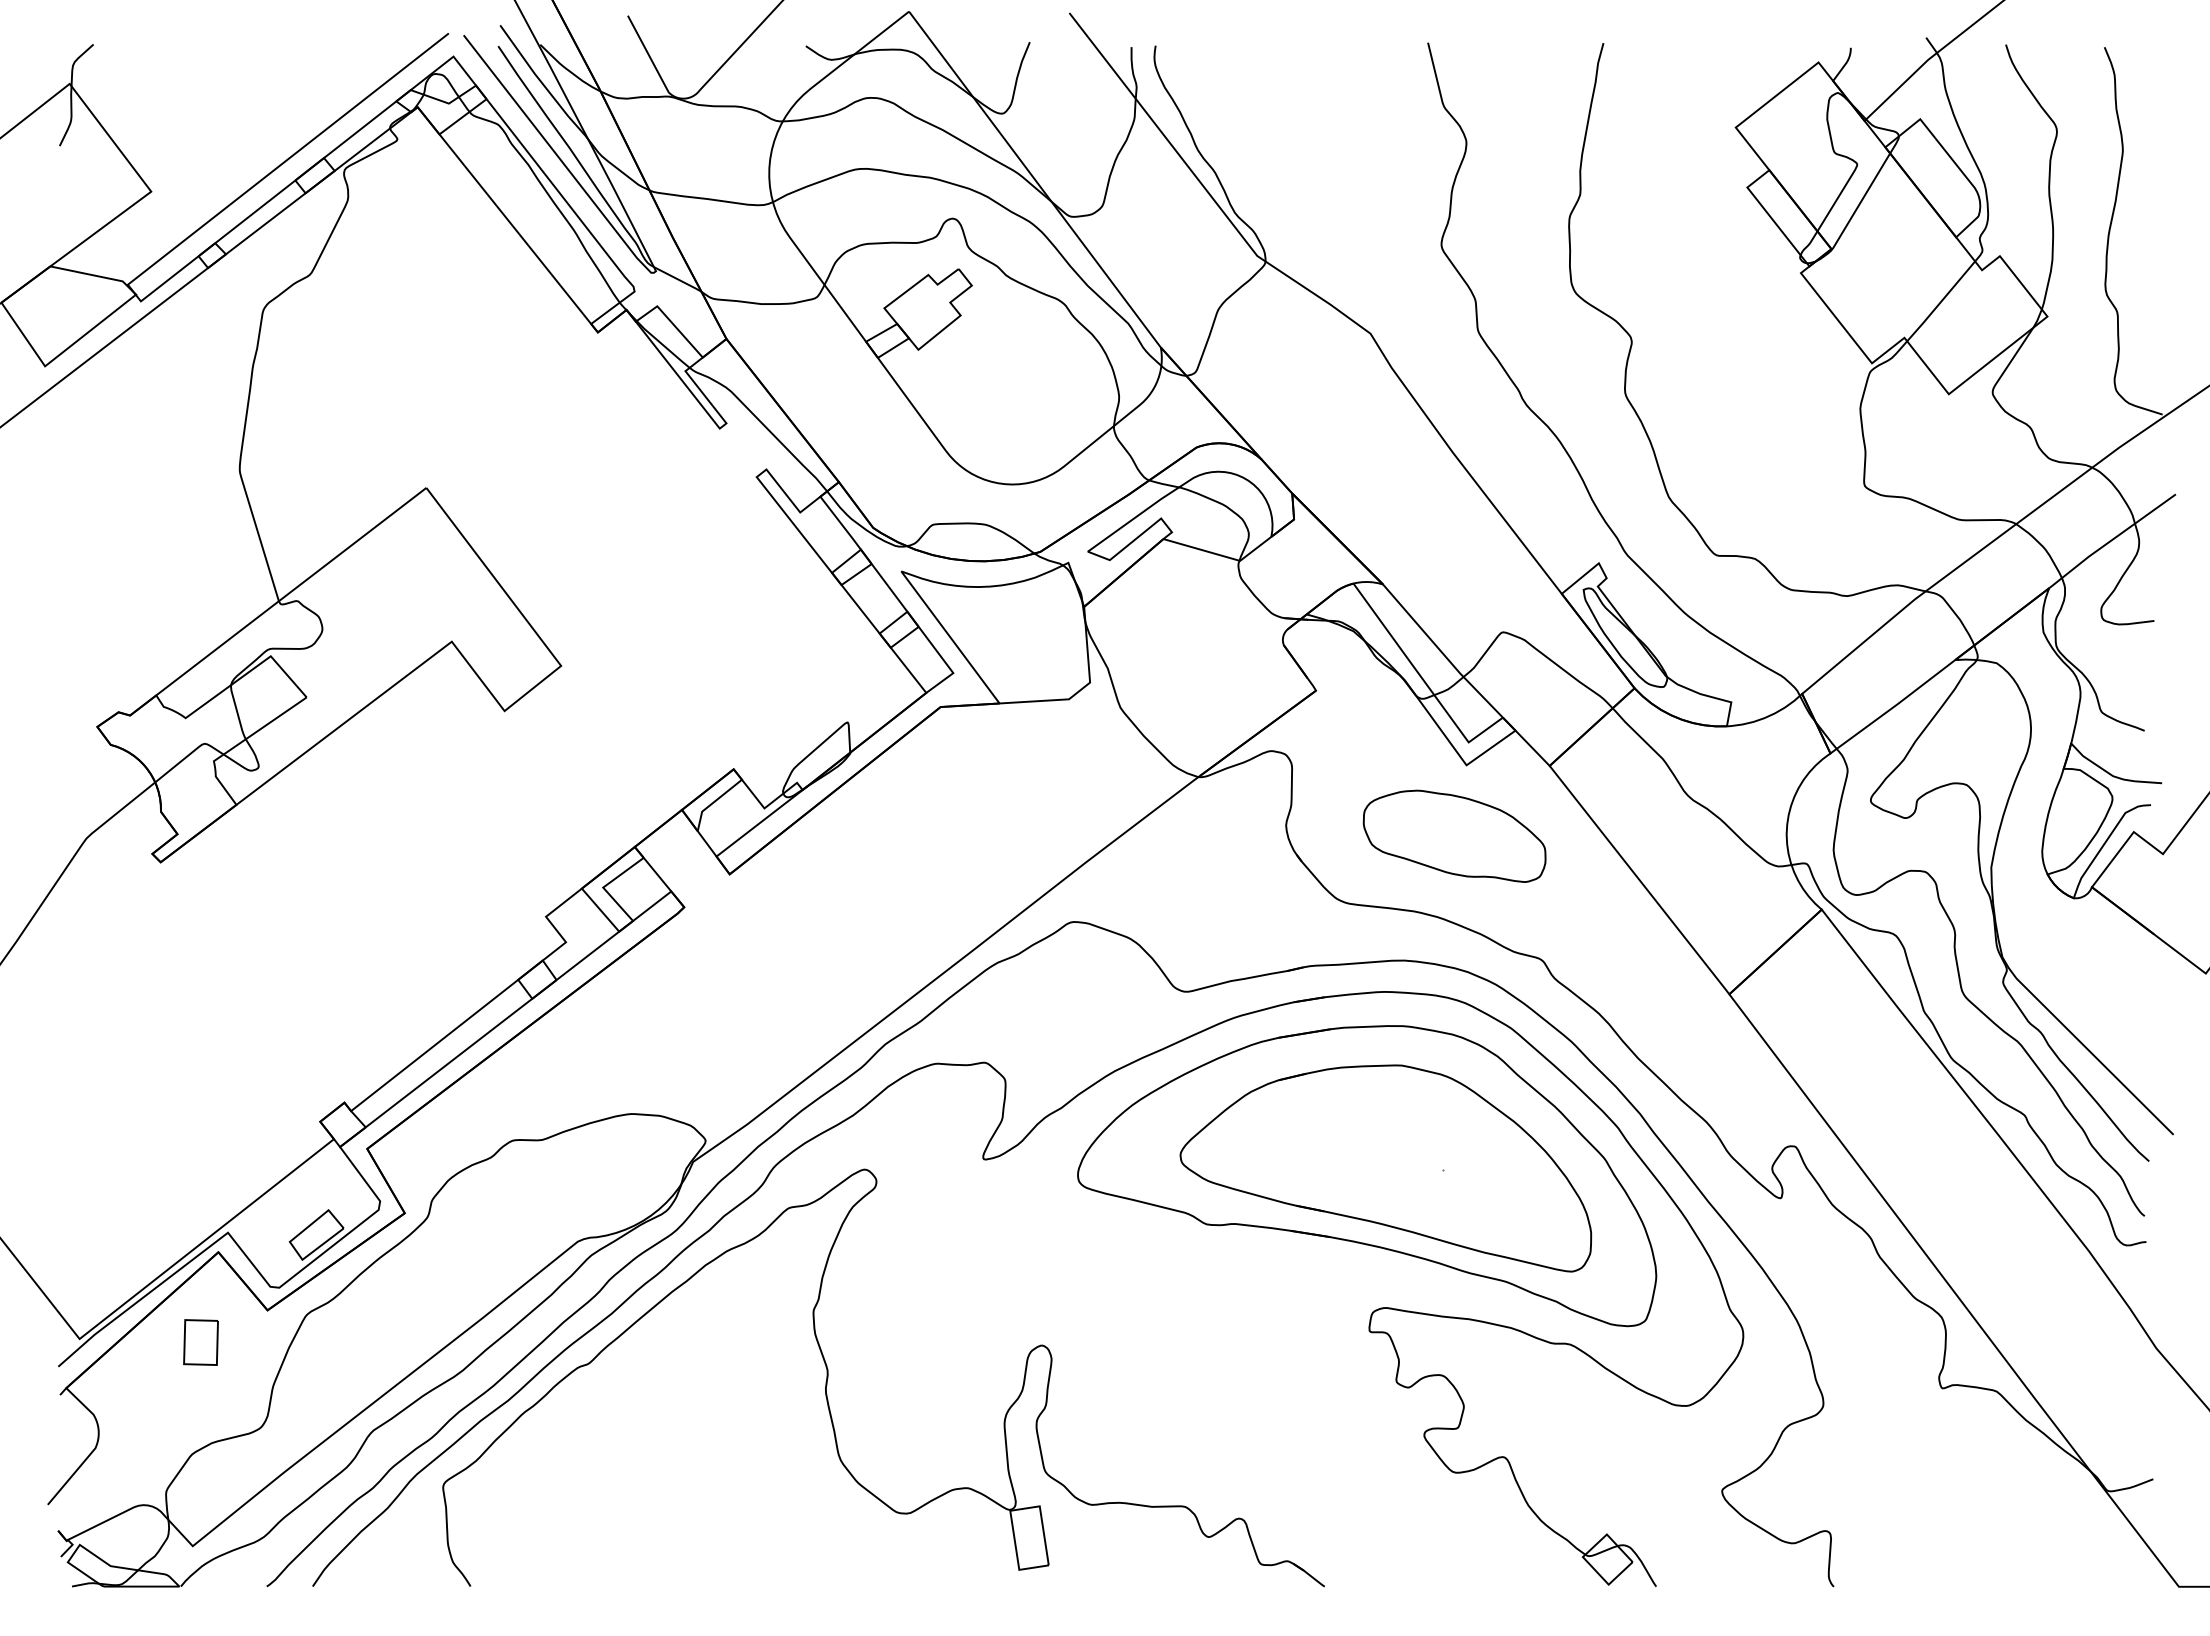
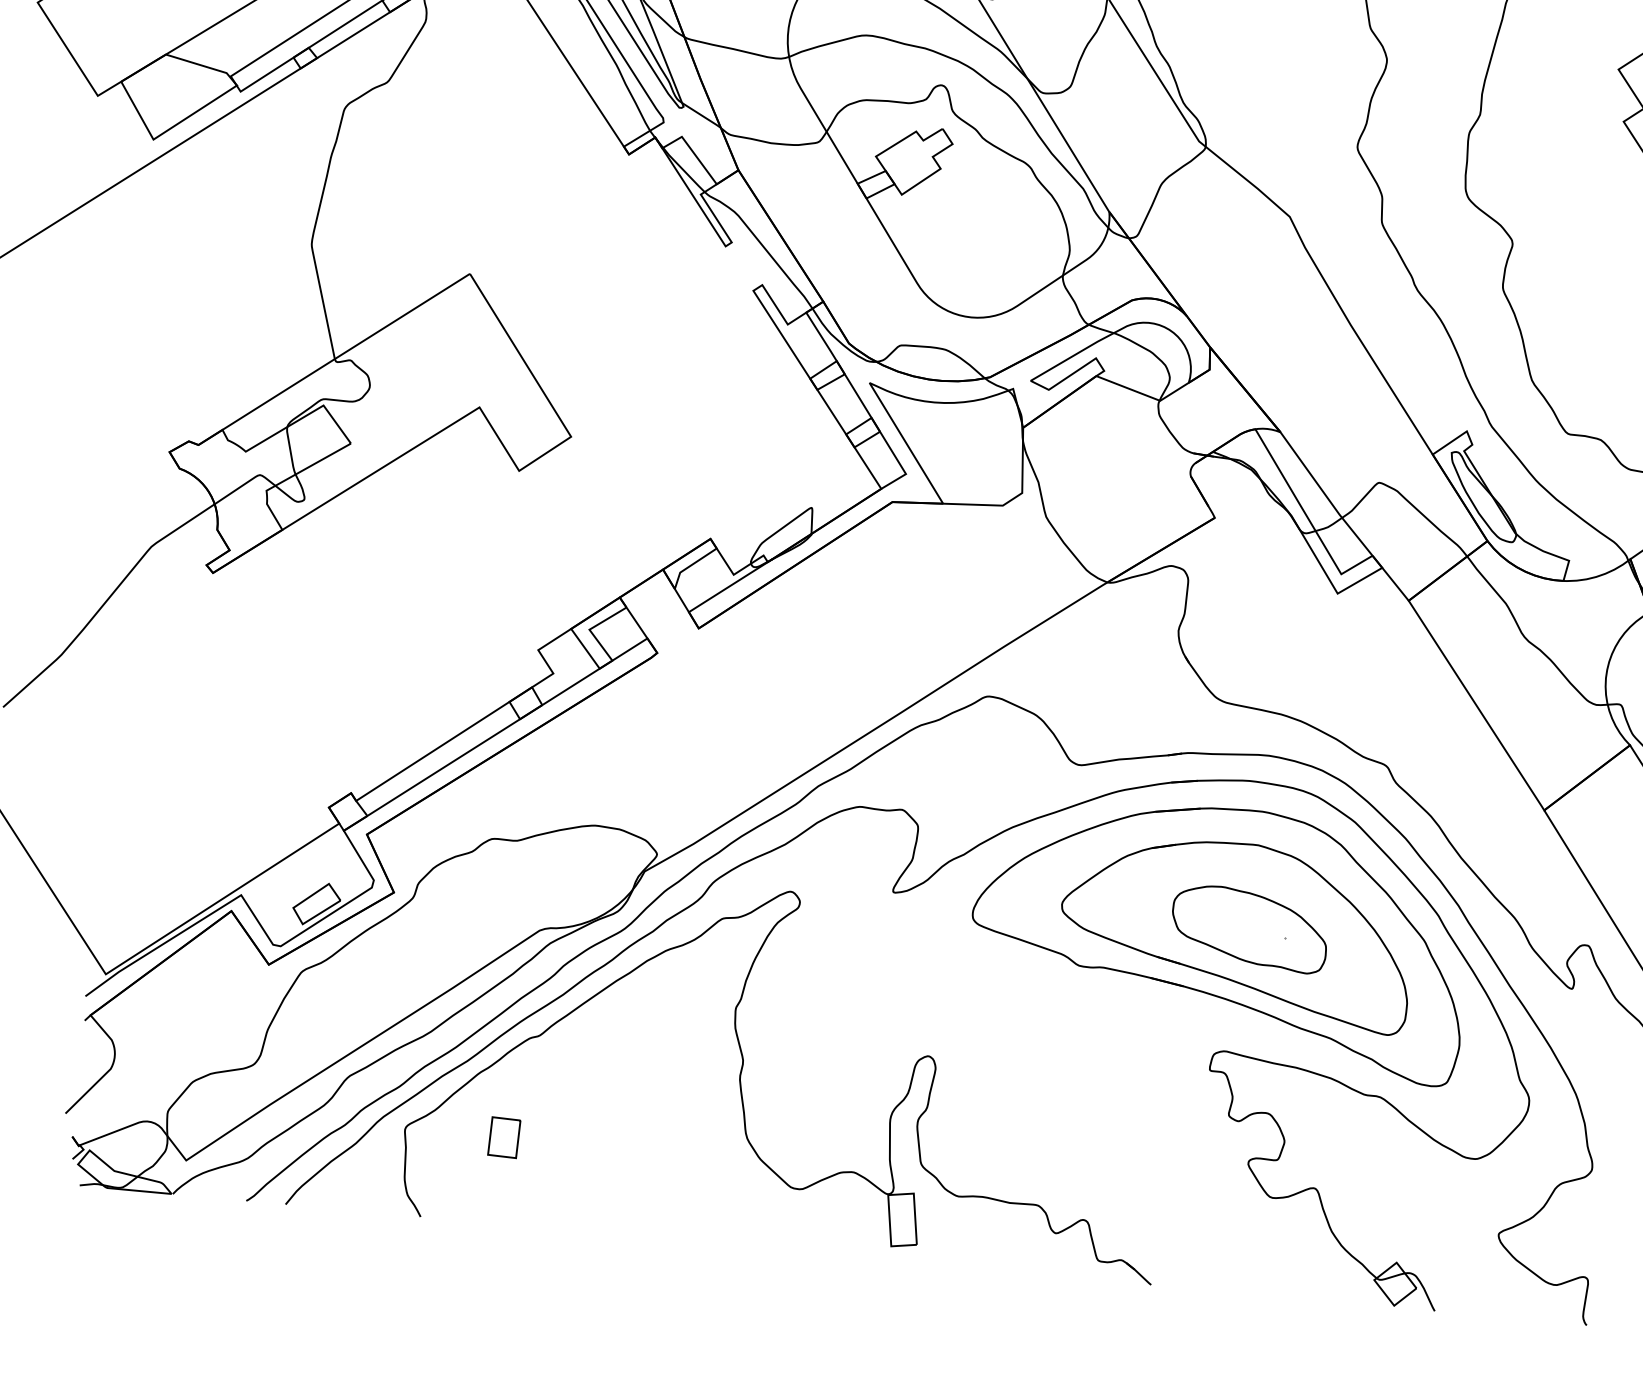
part: (1454, 835) -> (1249, 928), moved
part: (200, 1342) -> (503, 1137), moved

